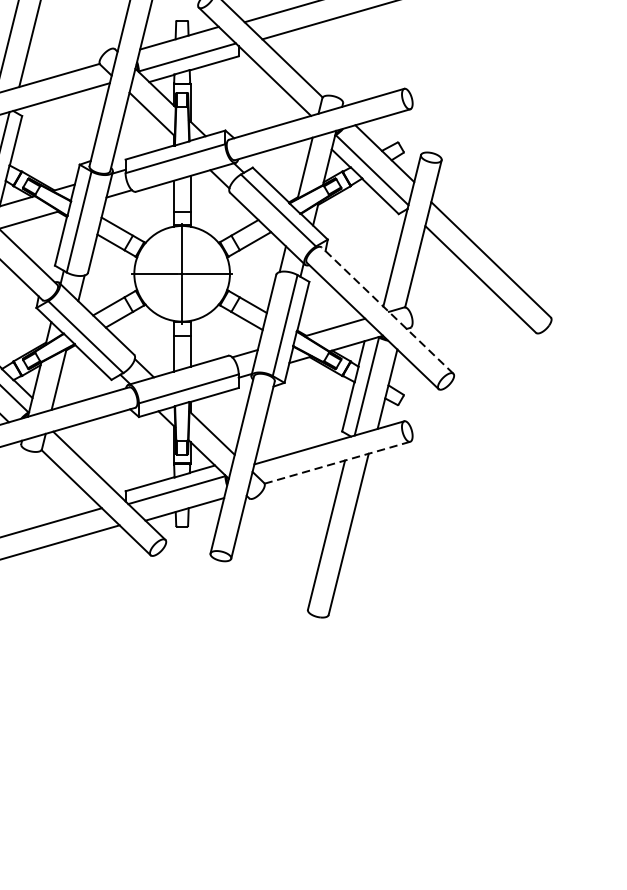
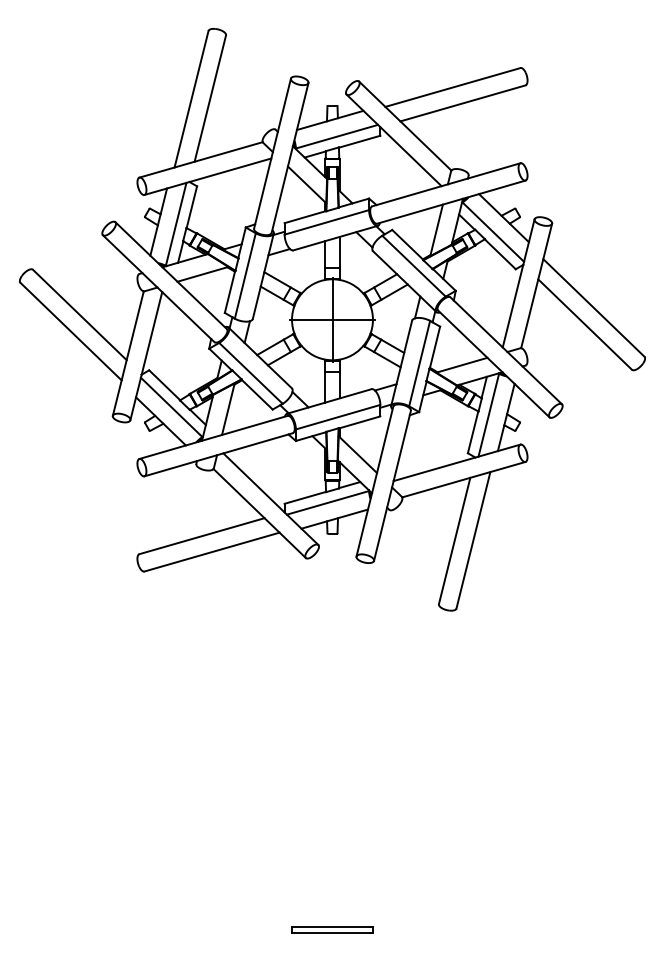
line: (386, 310) -> (505, 350), dashed -> solid
line: (338, 462) -> (464, 479), dashed -> solid

